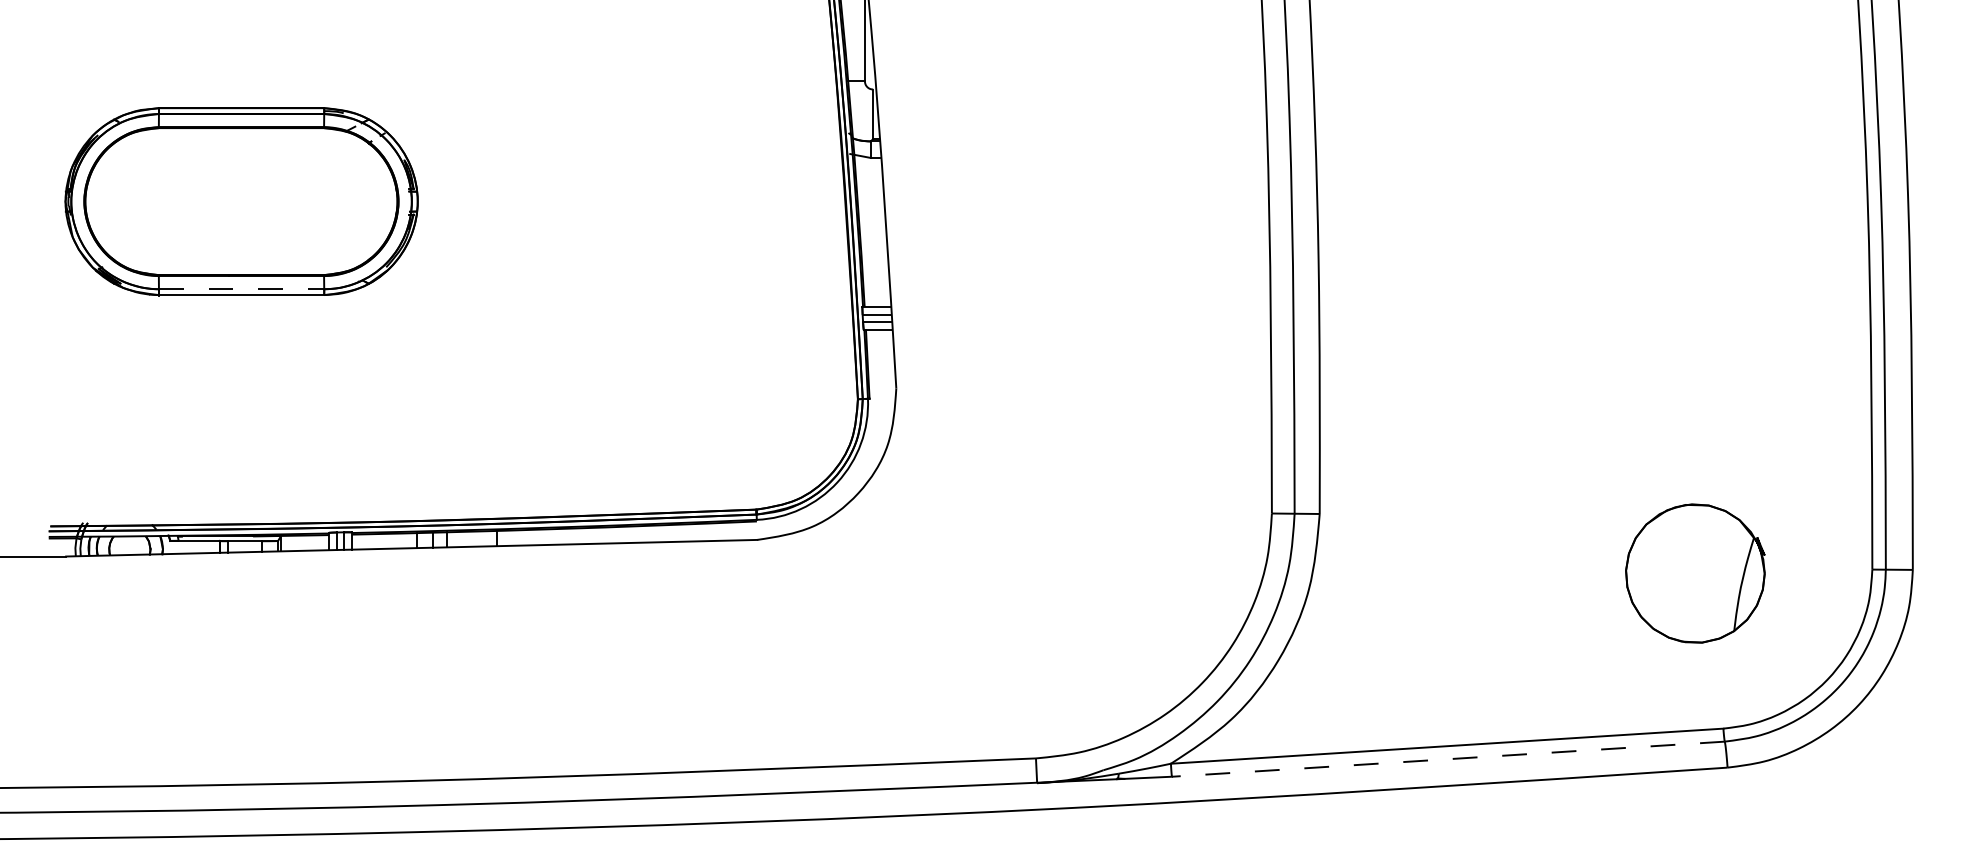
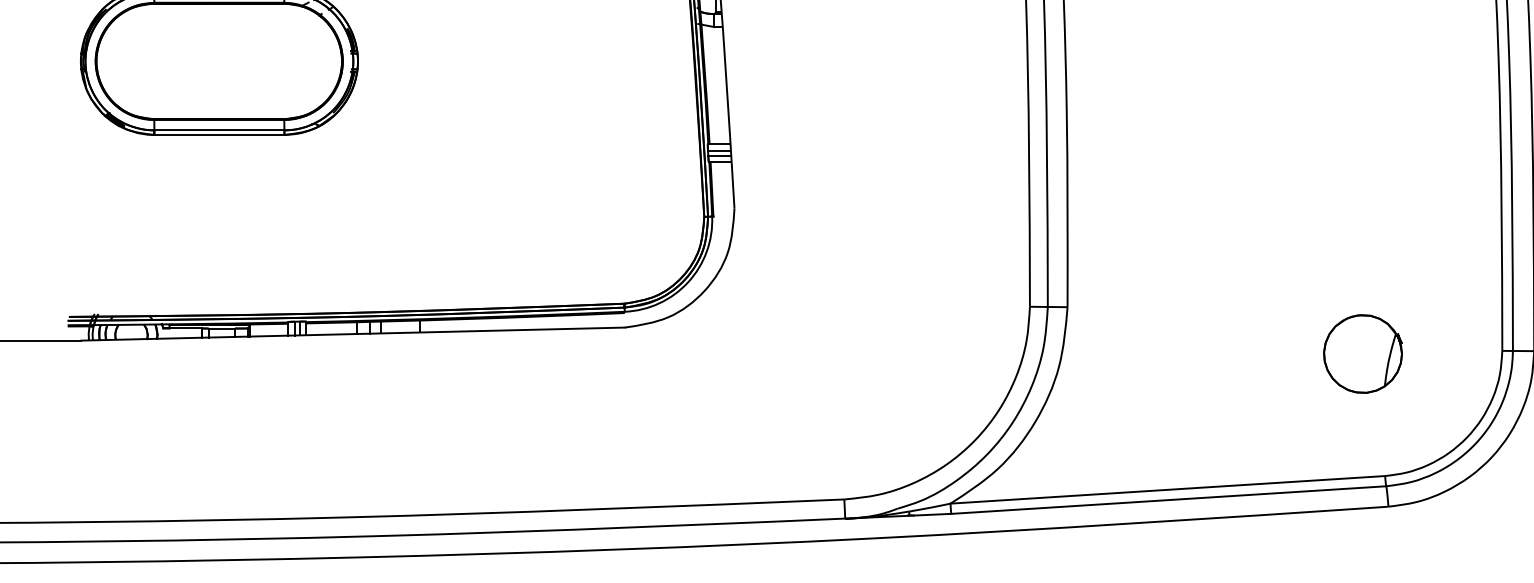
line: (241, 289) -> (219, 130), dashed -> solid
part: (1694, 573) -> (1362, 353), size x0.71
line: (1448, 759) -> (1168, 500), dashed -> solid

